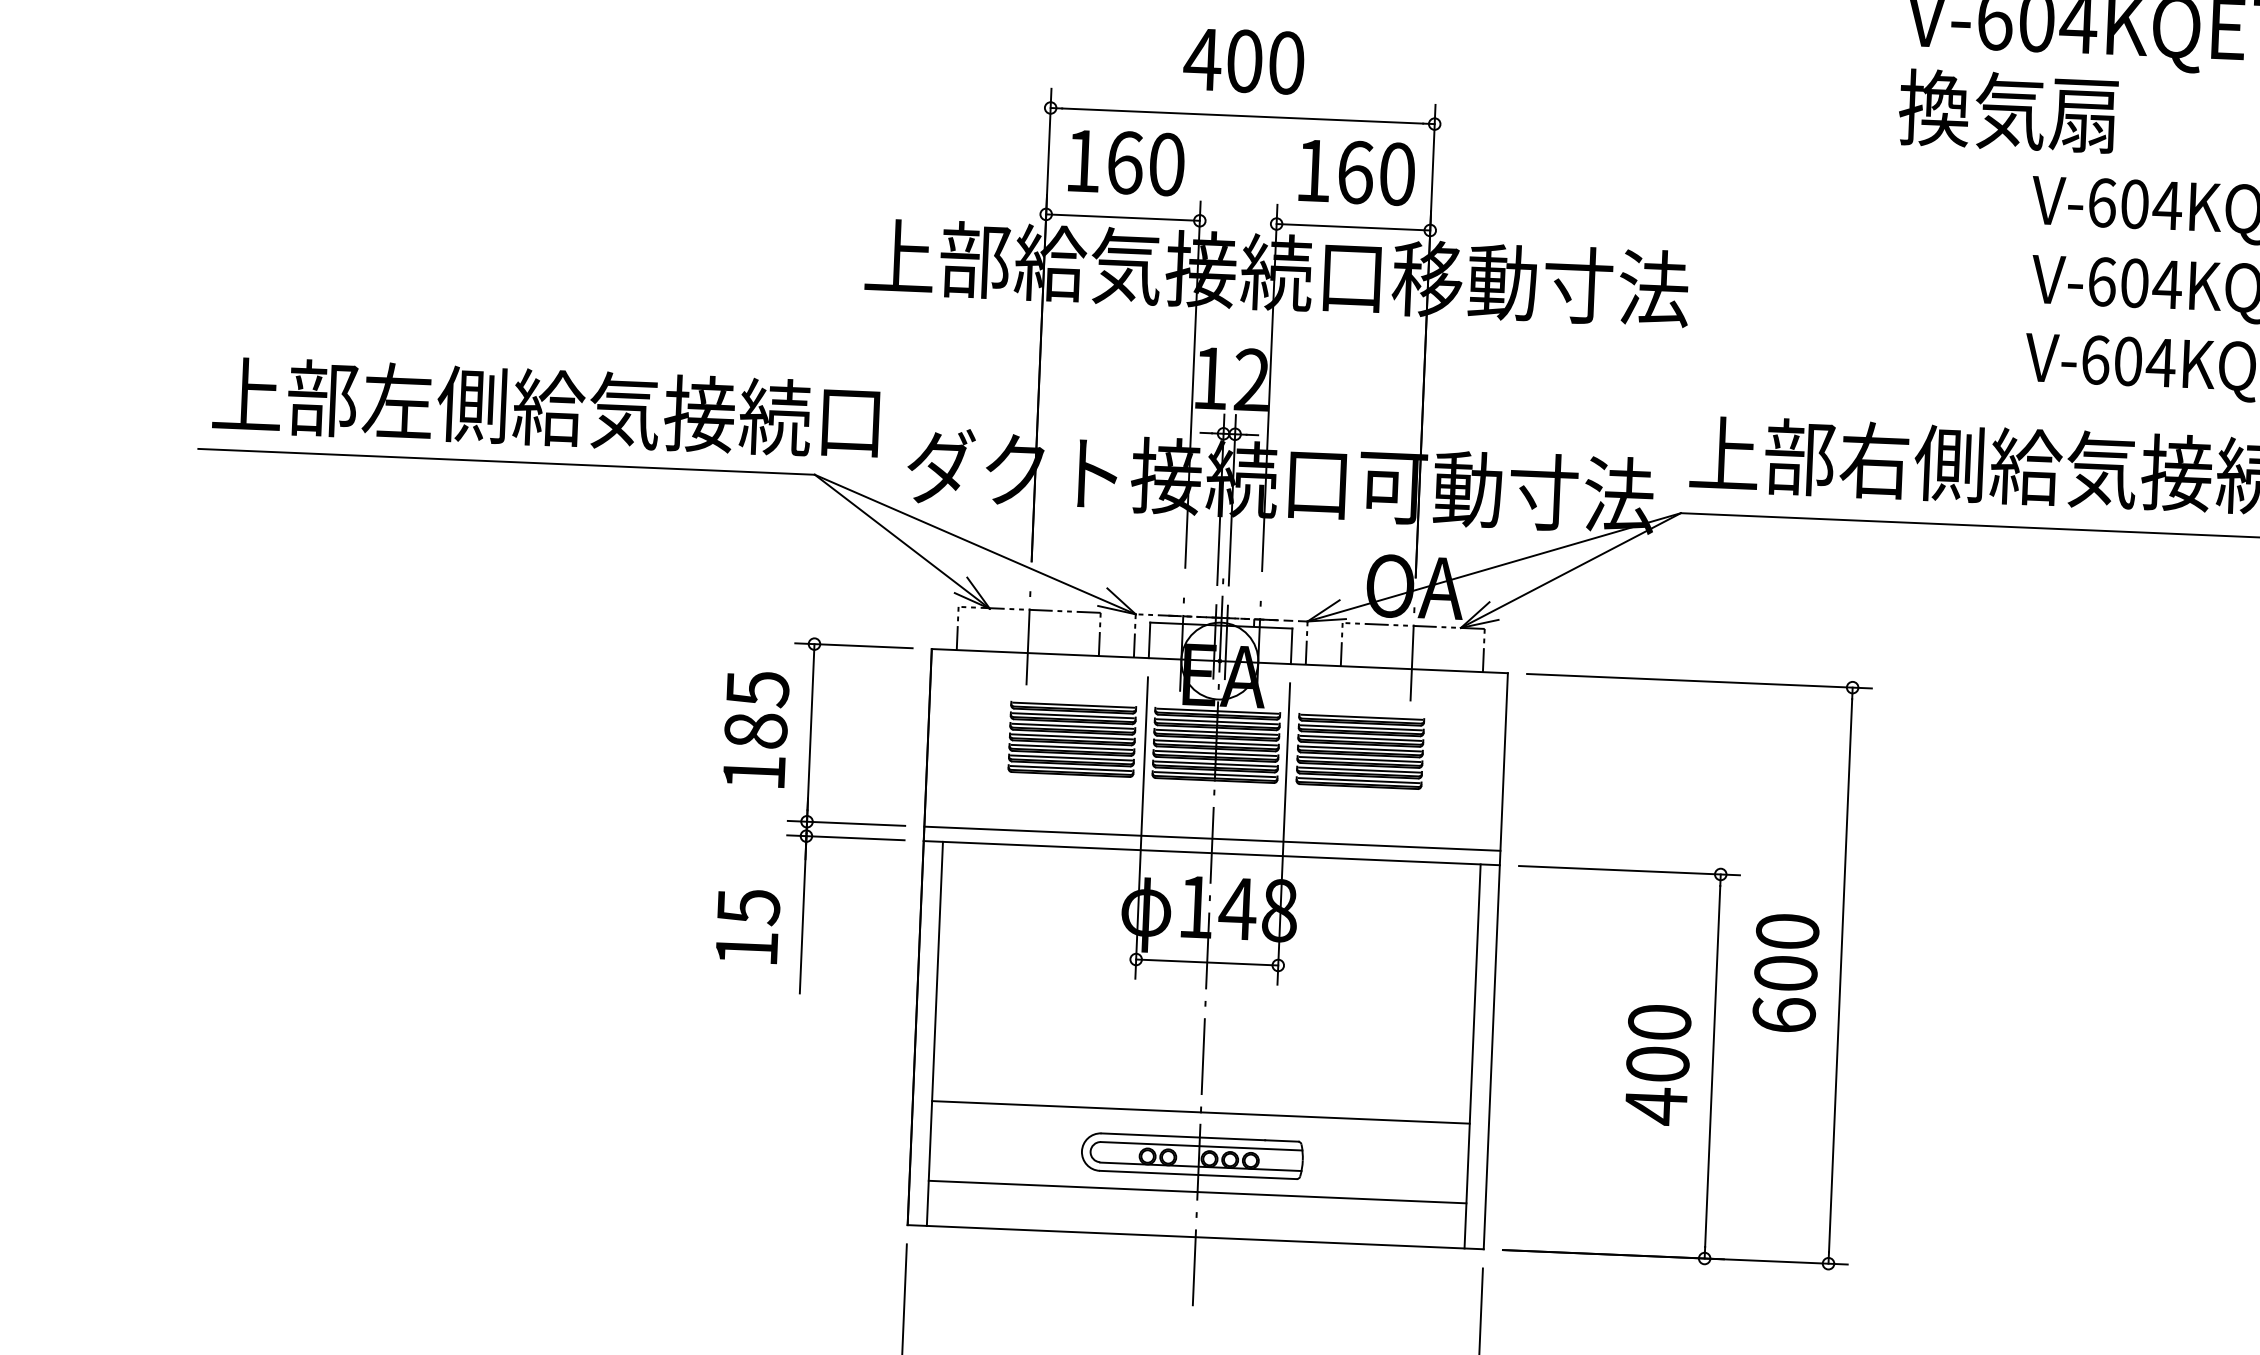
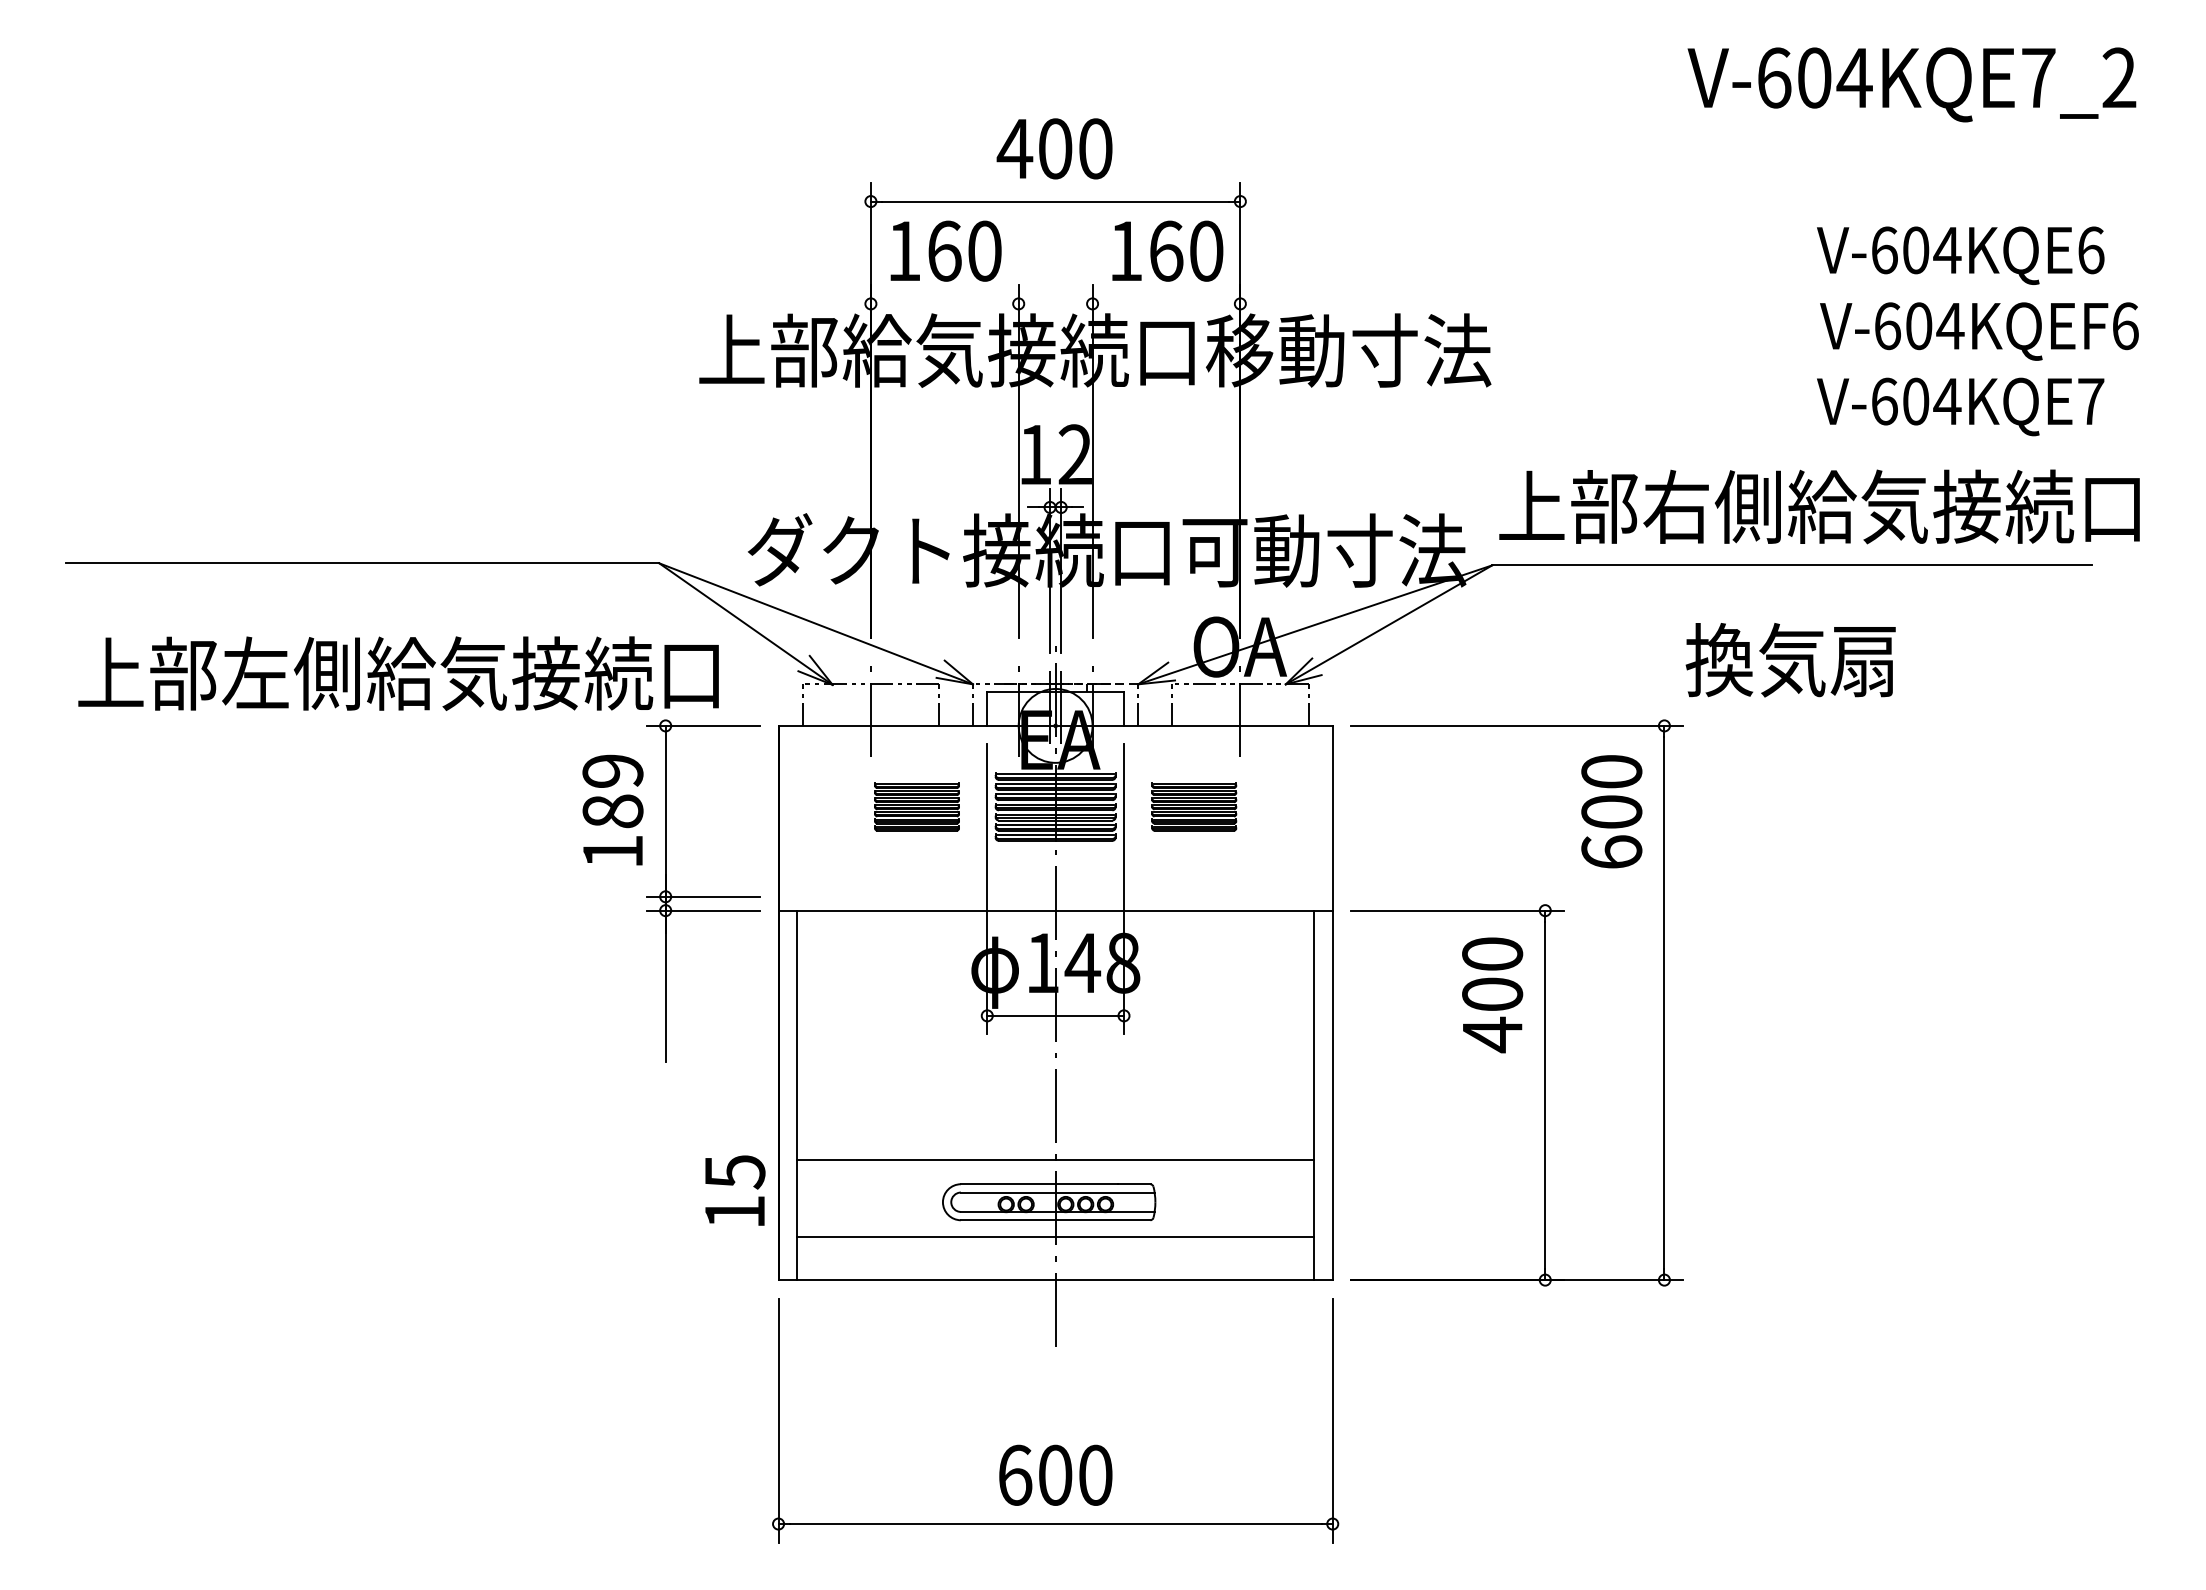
text: (2008, 111) -> (1790, 660), moved
line: (1122, 217) -> (944, 303), removed
line: (1353, 226) -> (1166, 303), removed
text: (546, 407) -> (398, 673), moved
text: (757, 689) -> (612, 771), 185 -> 189
part: (1071, 738) -> (916, 806), size x0.7
part: (1360, 750) -> (1194, 806), size x0.7
line: (1212, 838) -> (1055, 896), removed
text: (748, 926) -> (735, 1190), moved
text: (1785, 972) -> (1611, 811), moved
text: (1657, 1065) -> (1492, 995), moved

